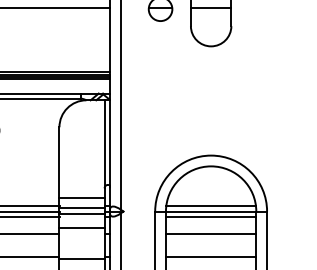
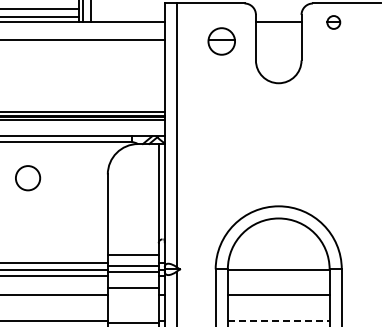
line: (210, 7) -> (278, 39), removed
line: (210, 205) -> (278, 262), removed
line: (210, 216) -> (278, 275), removed
line: (210, 256) -> (278, 320), solid -> dashed

